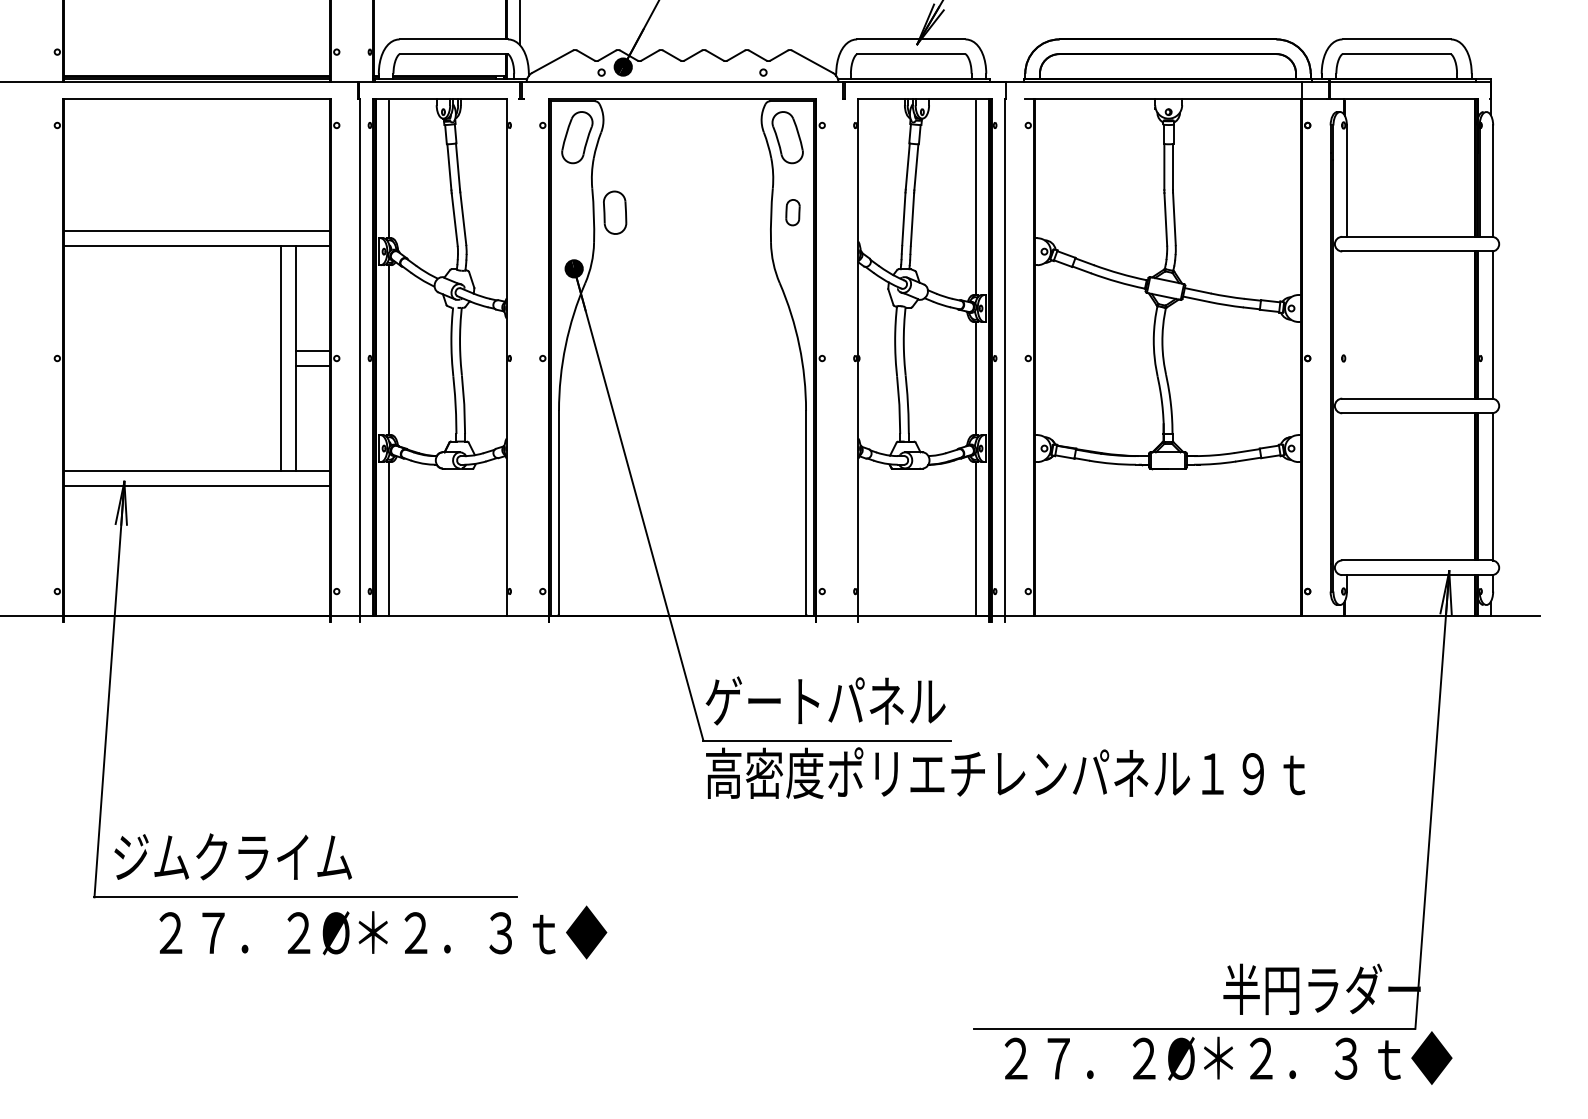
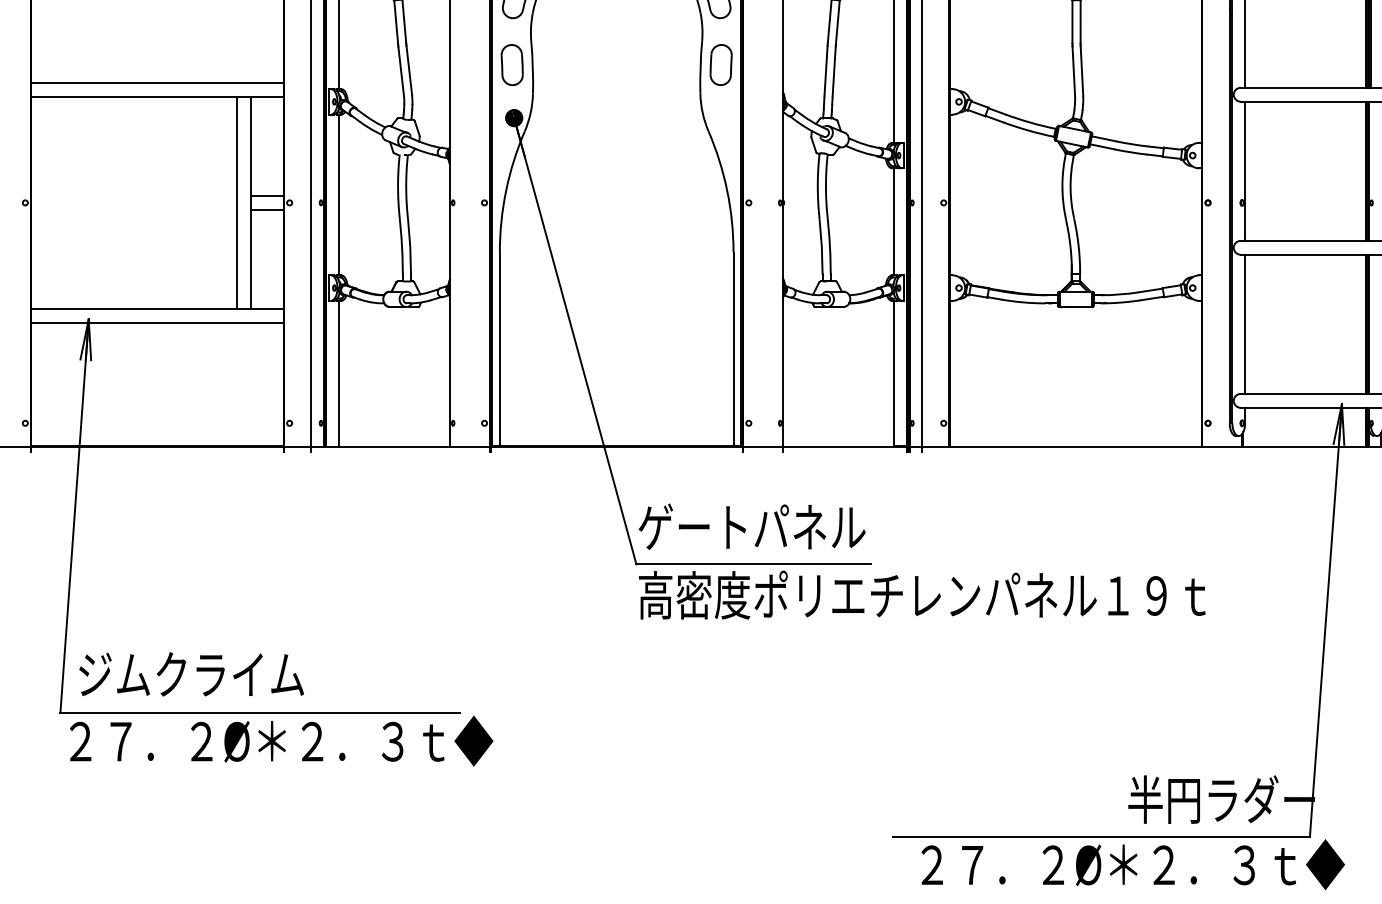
part: (615, 212) -> (512, 64), moved
part: (792, 212) -> (720, 64), size x1.67
line: (1346, 324) -> (1244, 170), added
line: (1346, 486) -> (1244, 323), added
text: (383, 932) -> (281, 741), moved

